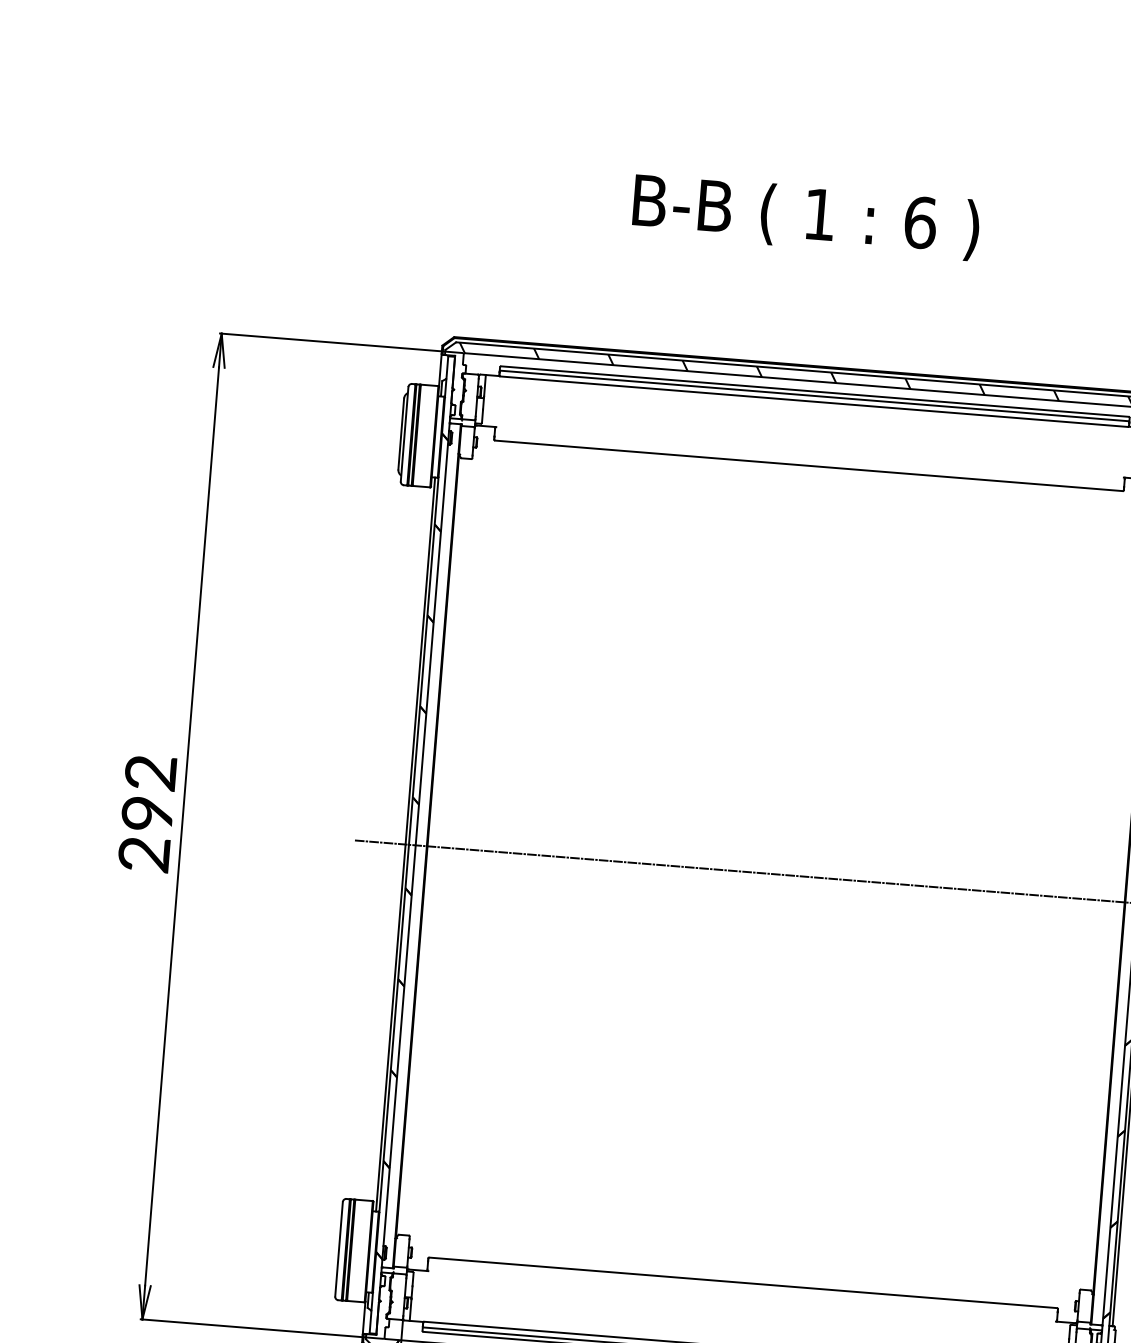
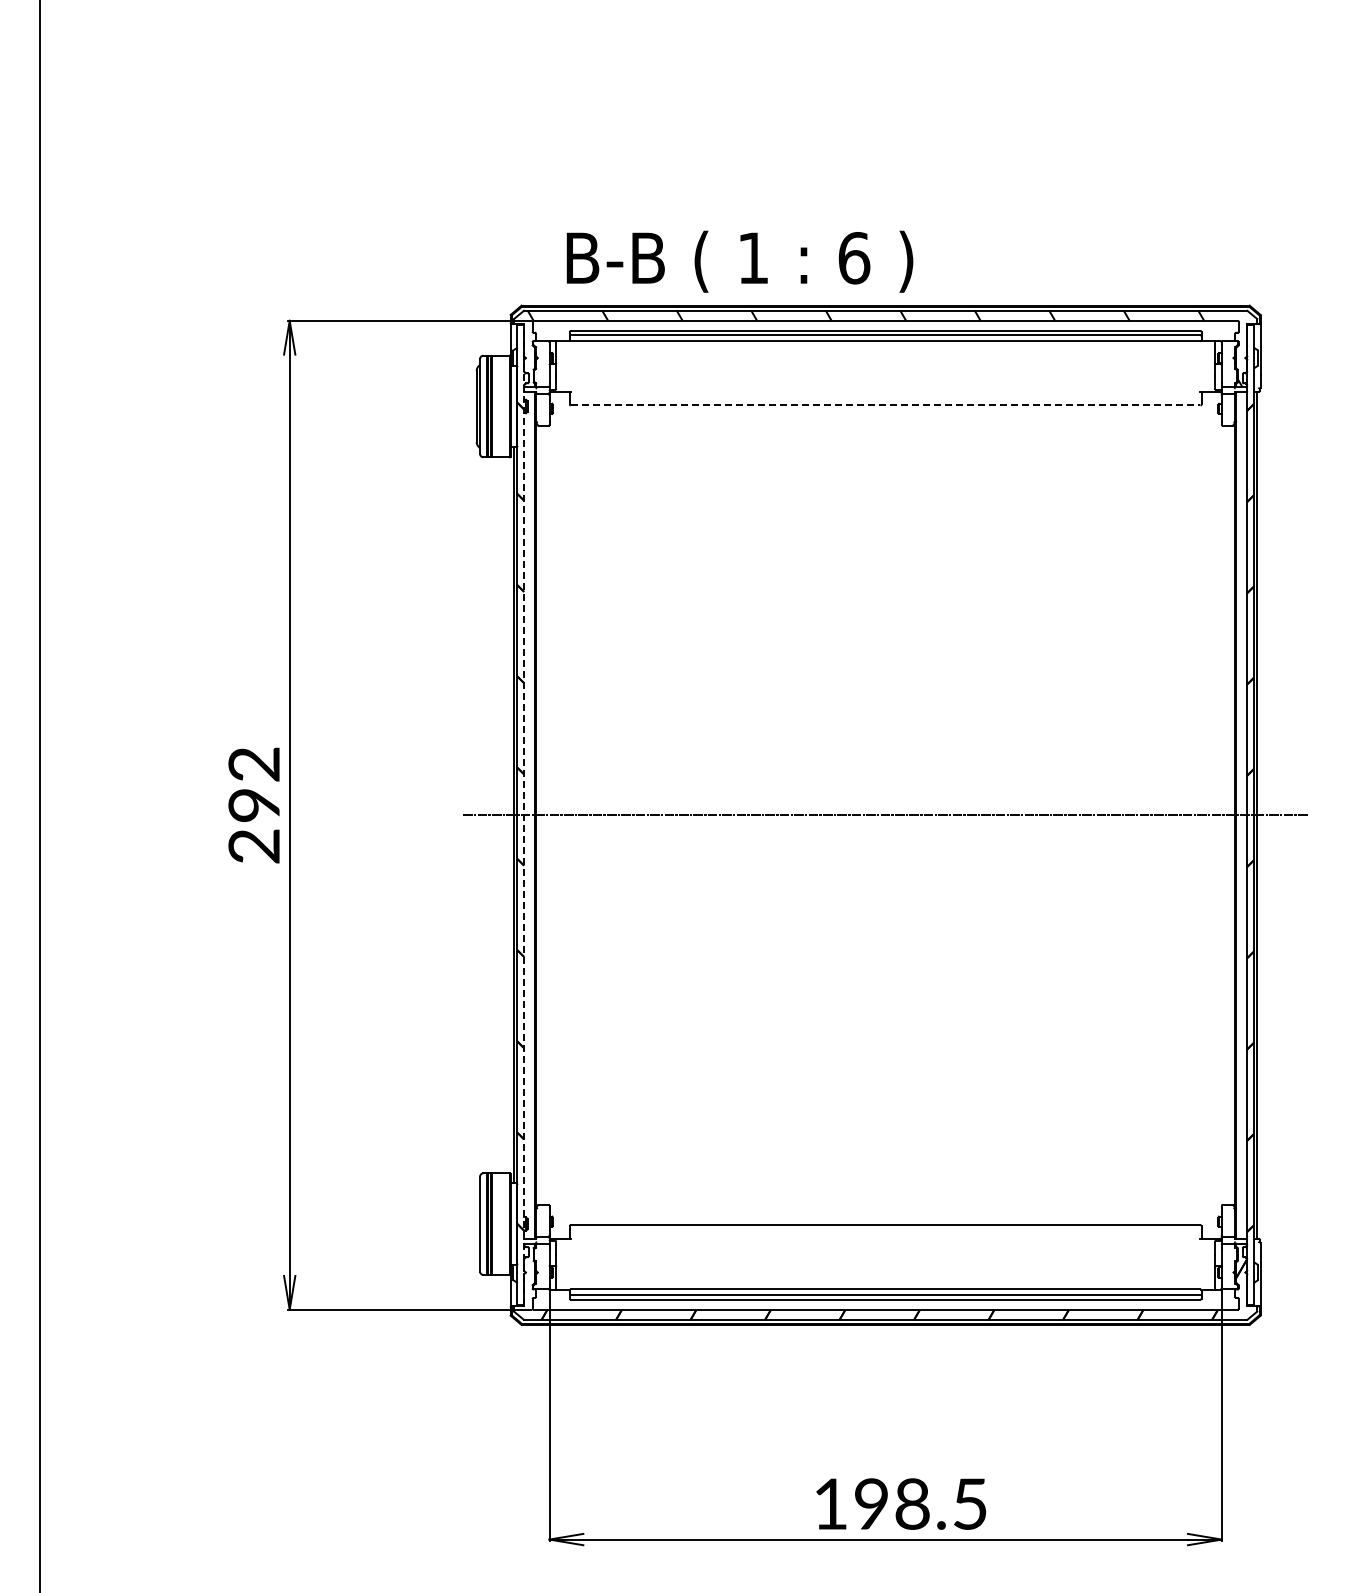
text: (805, 216) -> (739, 261), moved
line: (808, 465) -> (885, 405), solid -> dashed
line: (416, 844) -> (524, 814), solid -> dashed

